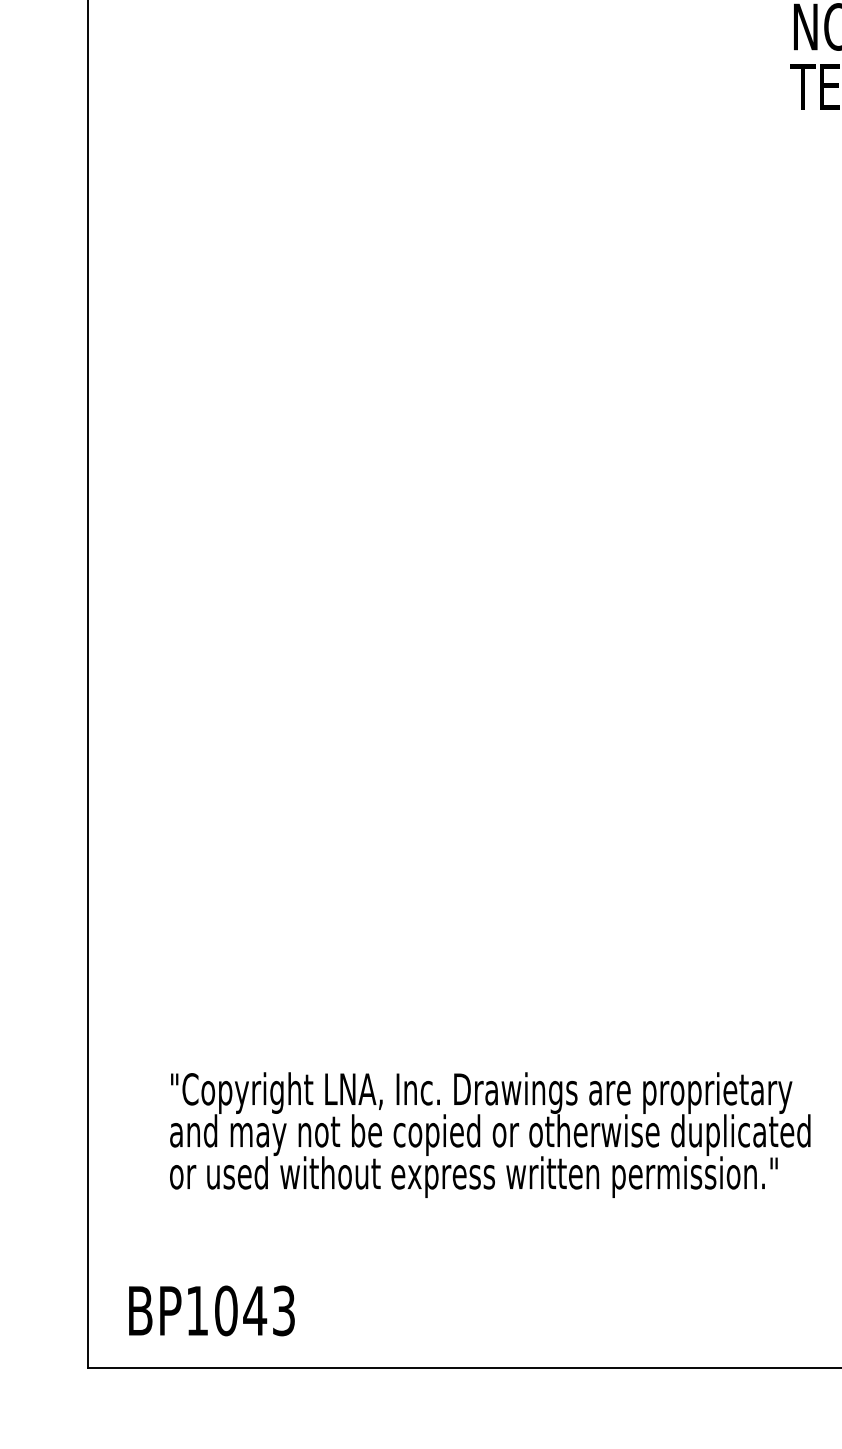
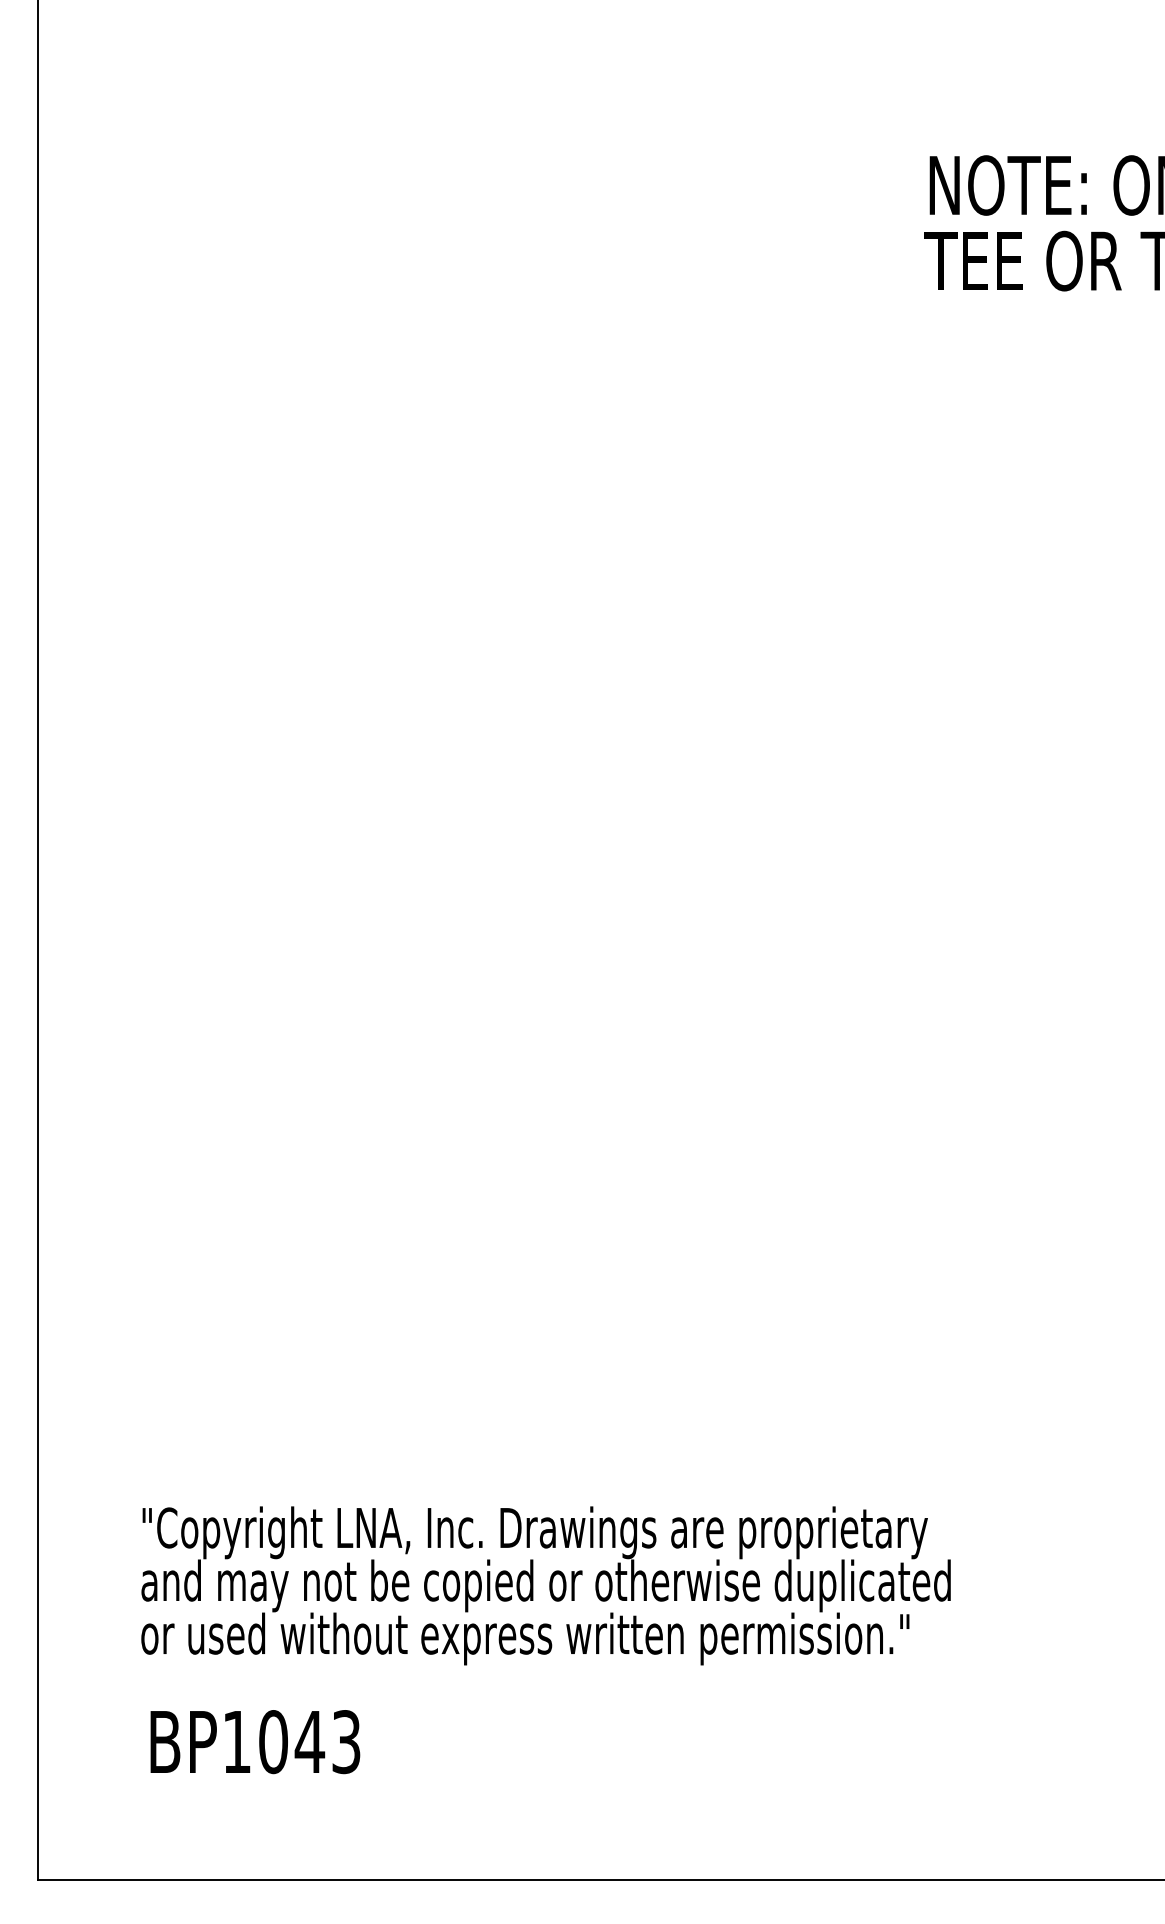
text: (212, 1311) -> (255, 1742), moved

